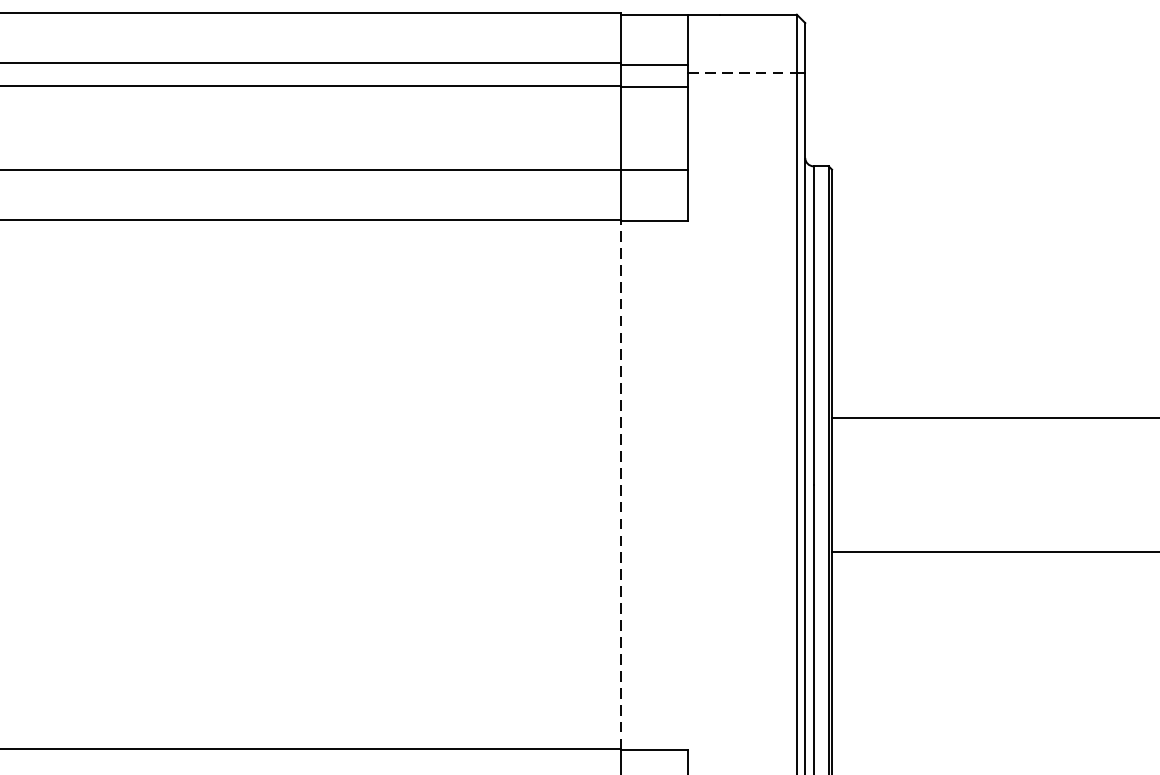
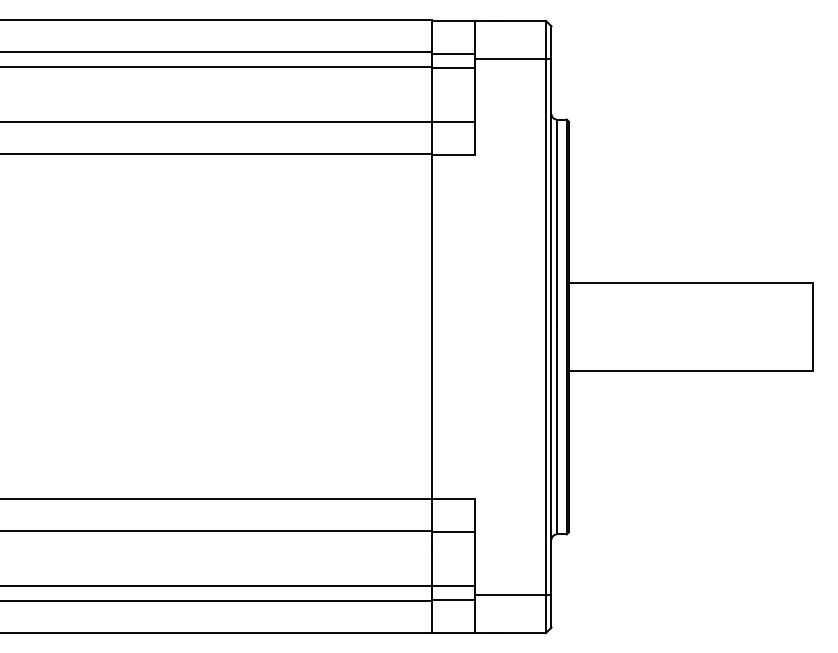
line: (743, 73) -> (511, 59), dashed -> solid
line: (620, 484) -> (431, 326), dashed -> solid

